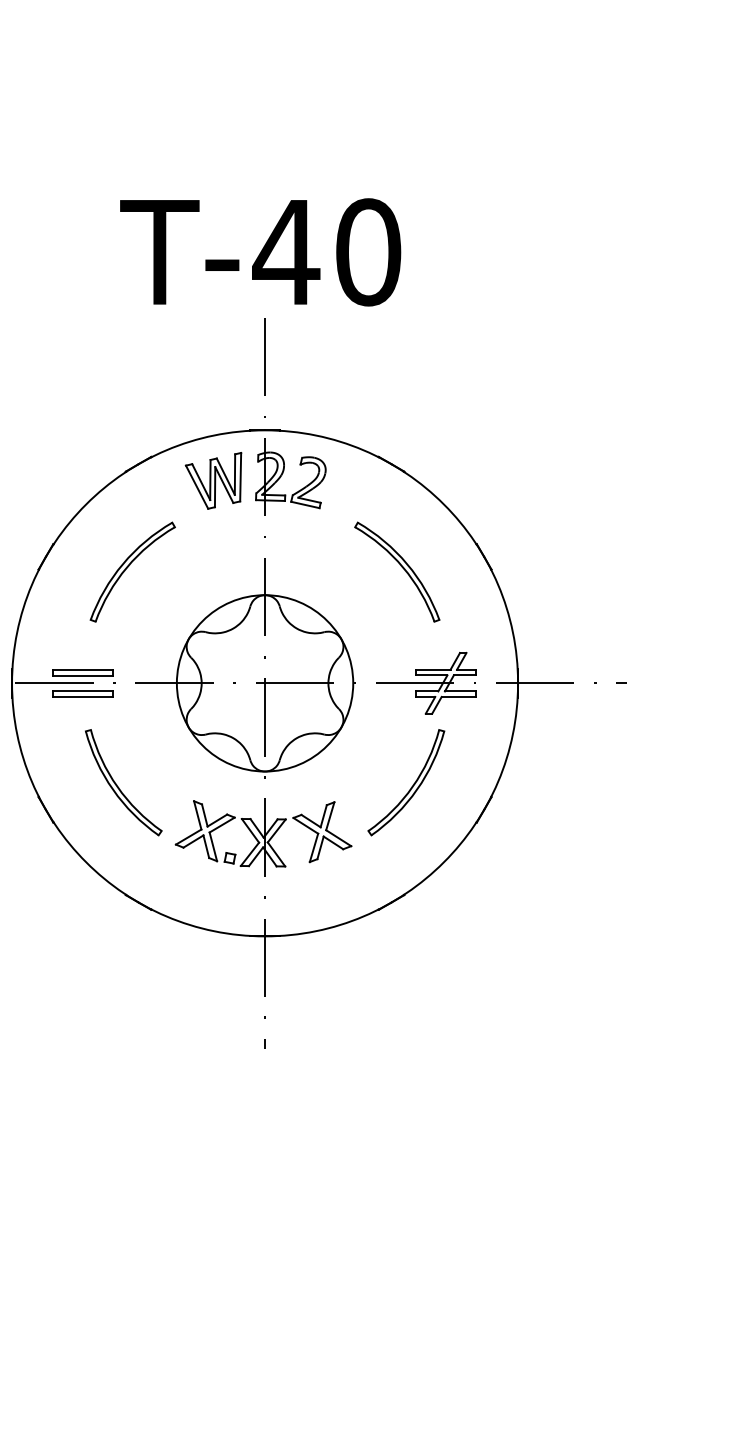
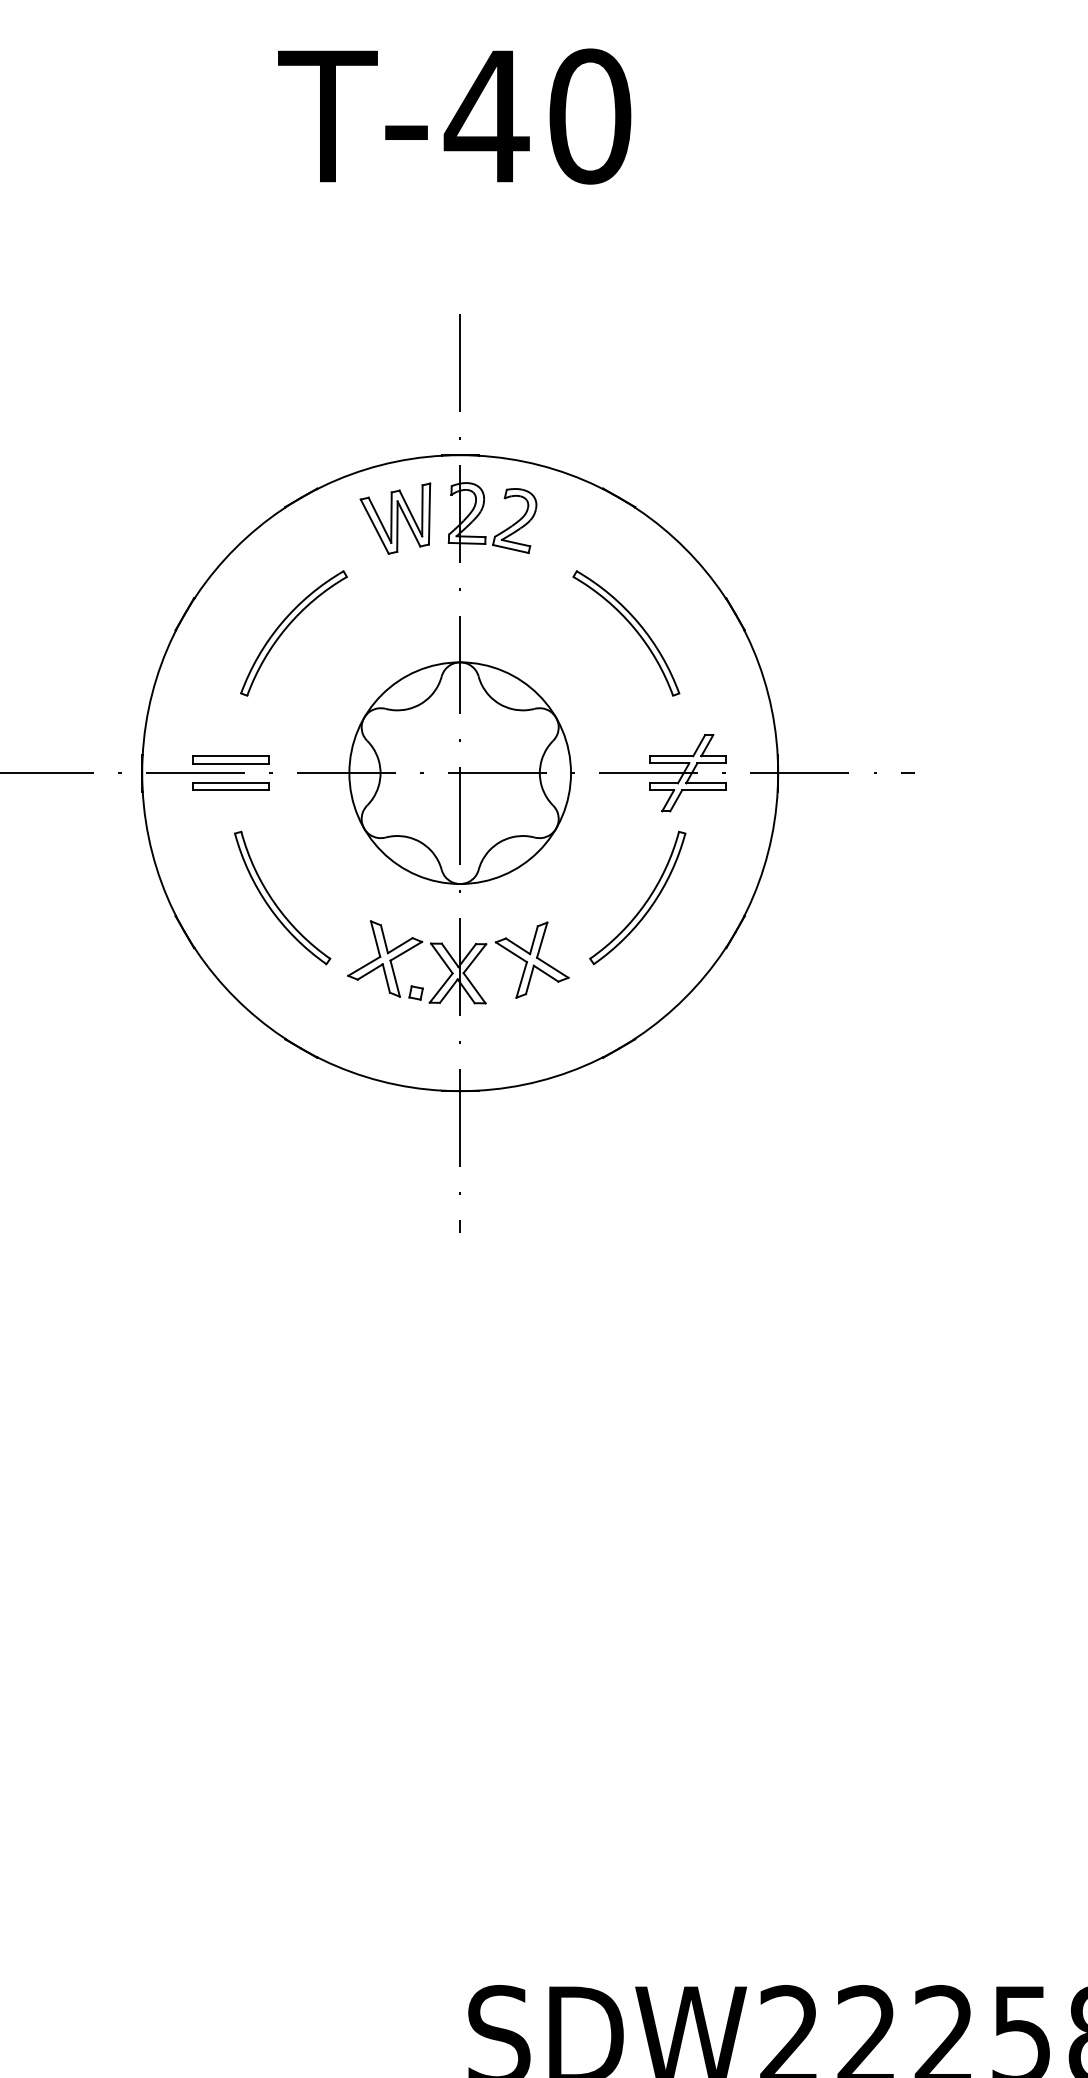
text: (260, 252) -> (454, 116), moved

